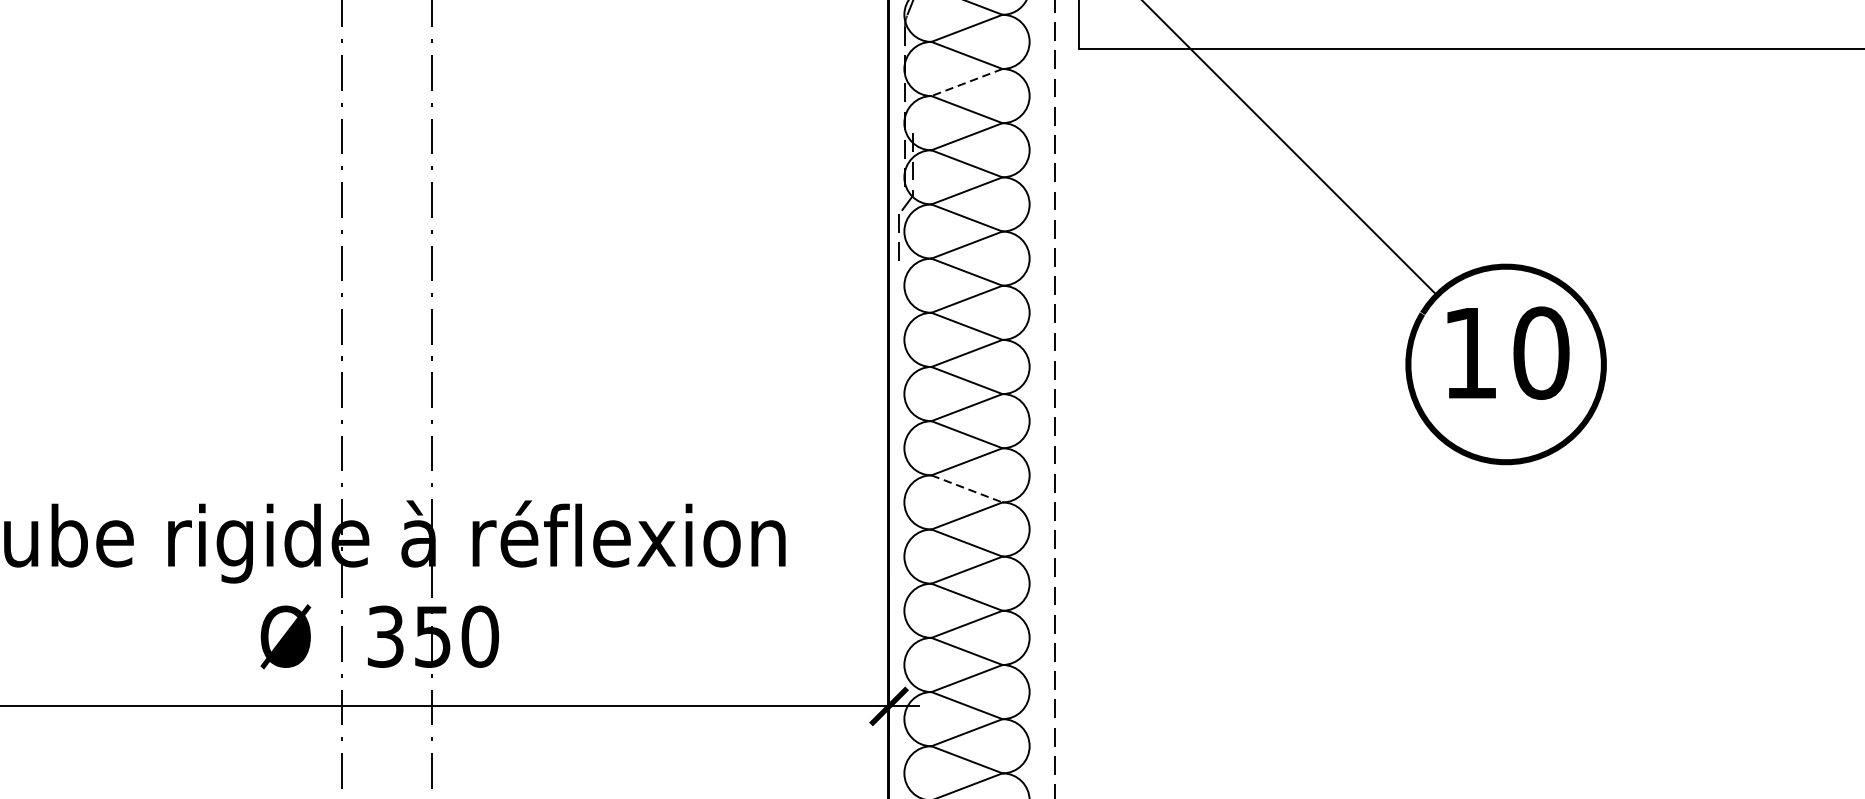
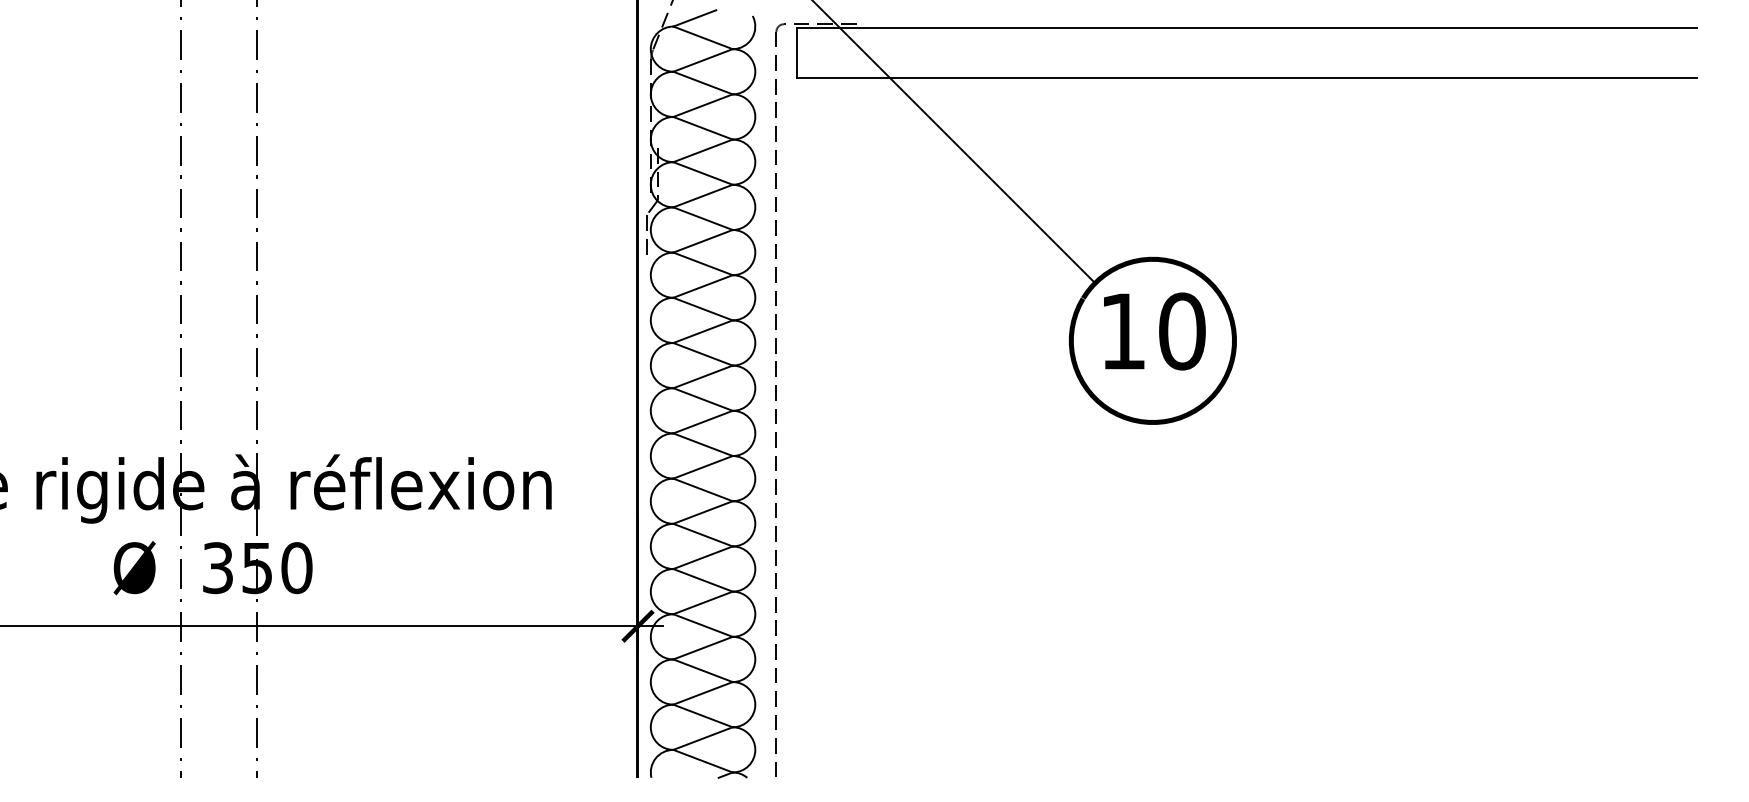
line: (967, 82) -> (703, 105), dashed -> solid
line: (967, 488) -> (703, 444), dashed -> solid

